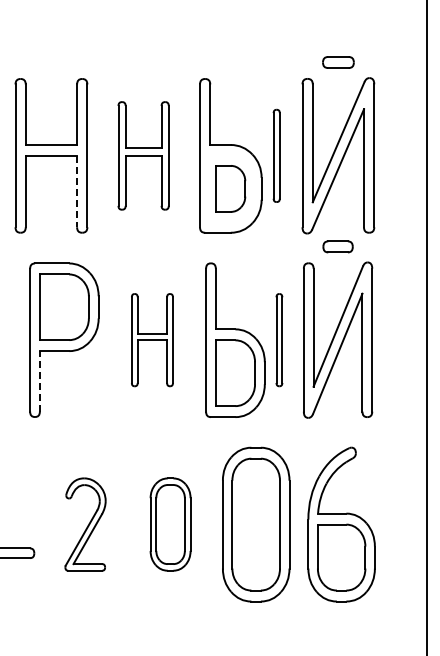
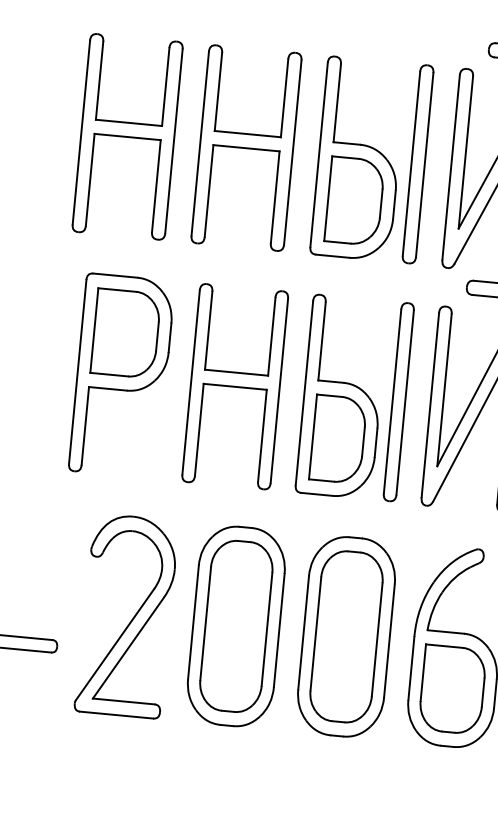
part: (143, 155) -> (246, 147), size x1.43
part: (276, 155) -> (417, 163), size x1.67
part: (230, 188) -> (354, 200), size x1.43
line: (77, 191) -> (156, 185), dashed -> solid
part: (152, 339) -> (235, 385), size x1.67
part: (279, 339) -> (399, 401), size x1.67
line: (39, 380) -> (84, 424), dashed -> solid
part: (85, 524) -> (126, 615), size x1.67
part: (170, 524) -> (236, 626), size x1.67

